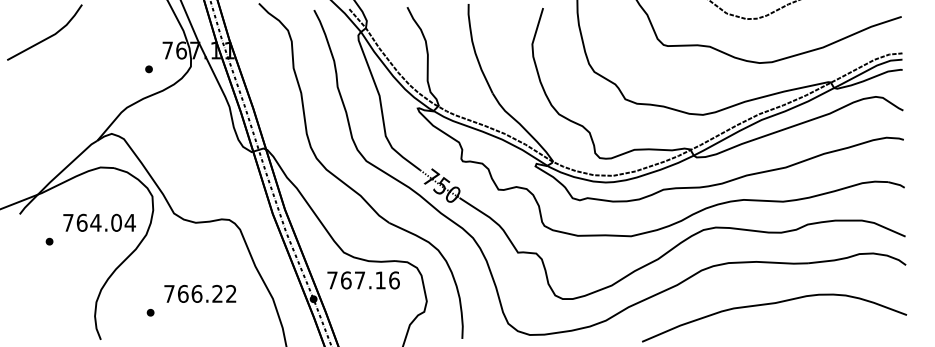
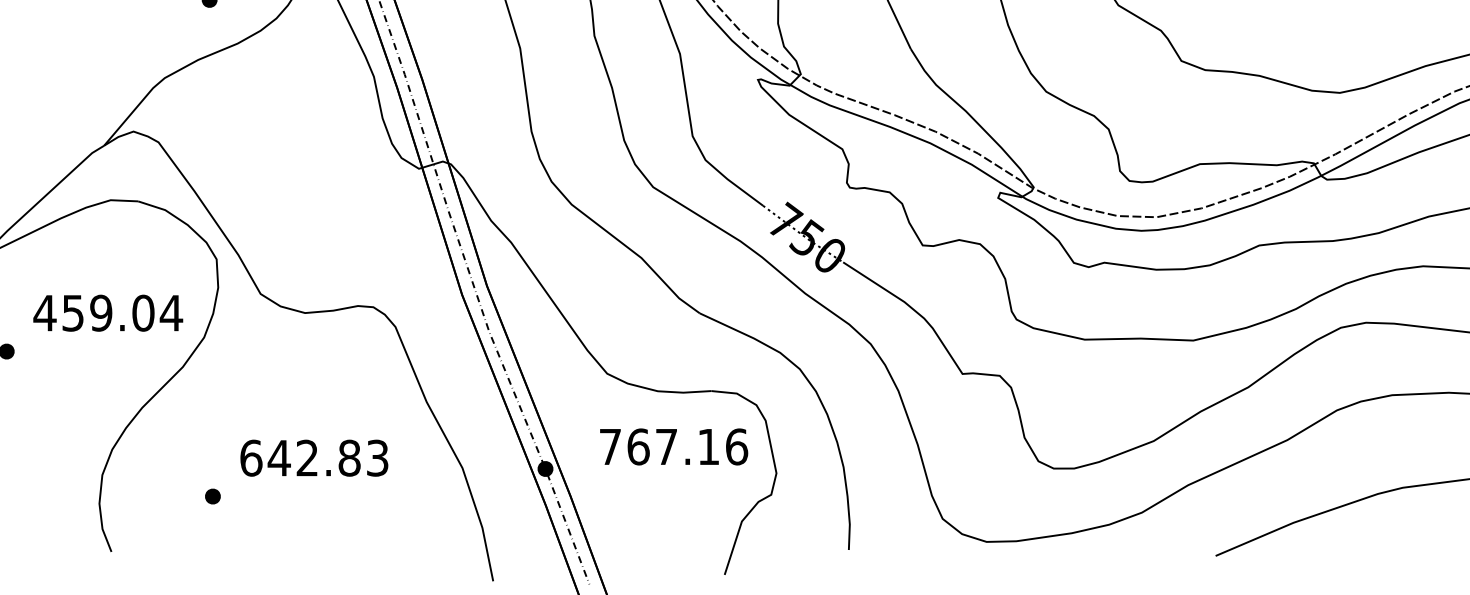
text: (81, 222) -> (71, 312), 764.04 -> 459.04
text: (363, 280) -> (673, 447), moved
text: (200, 293) -> (314, 457), 766.22 -> 642.83

